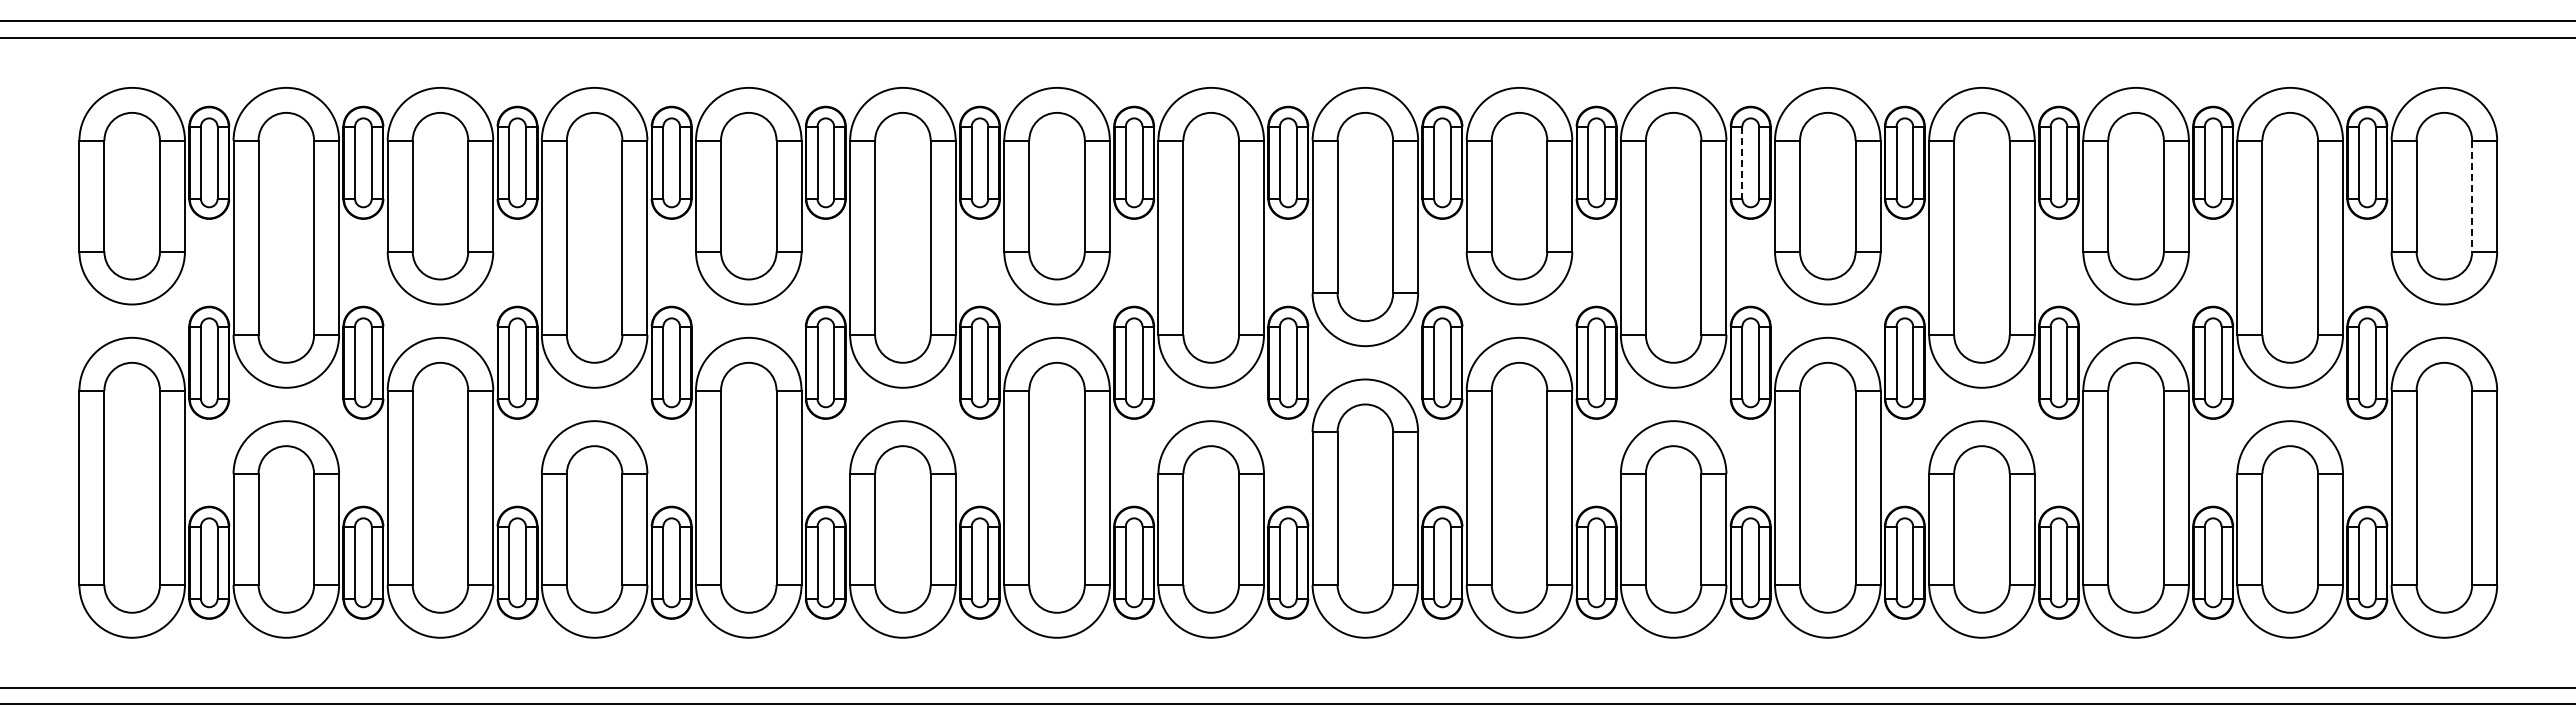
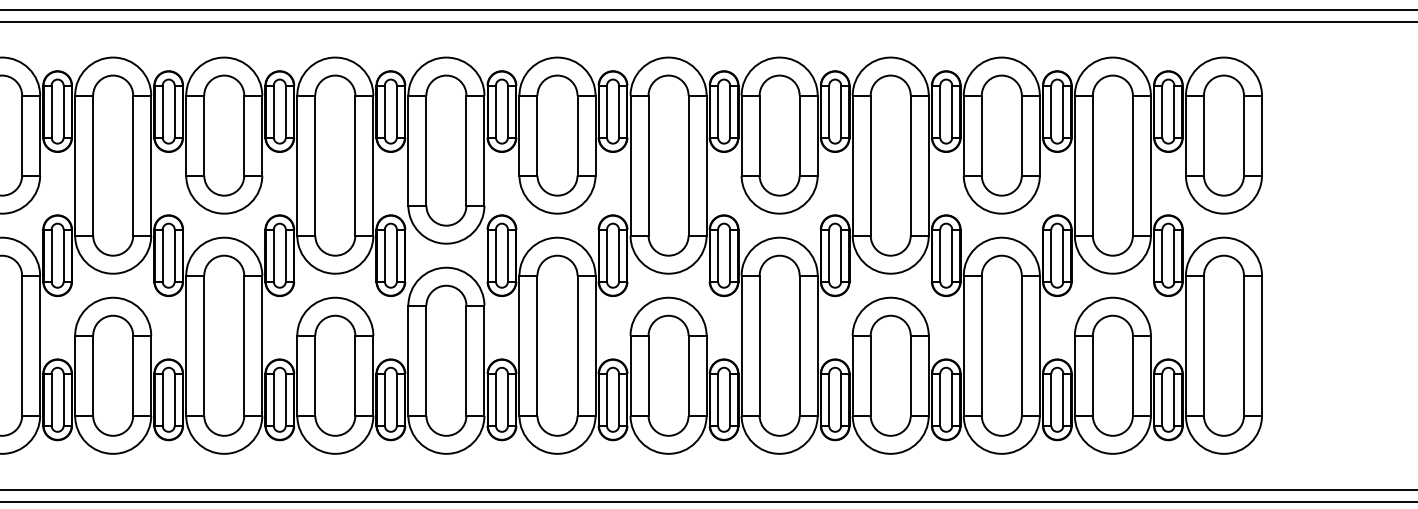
line: (1742, 163) -> (718, 112), dashed -> solid
line: (2472, 196) -> (1244, 135), dashed -> solid

